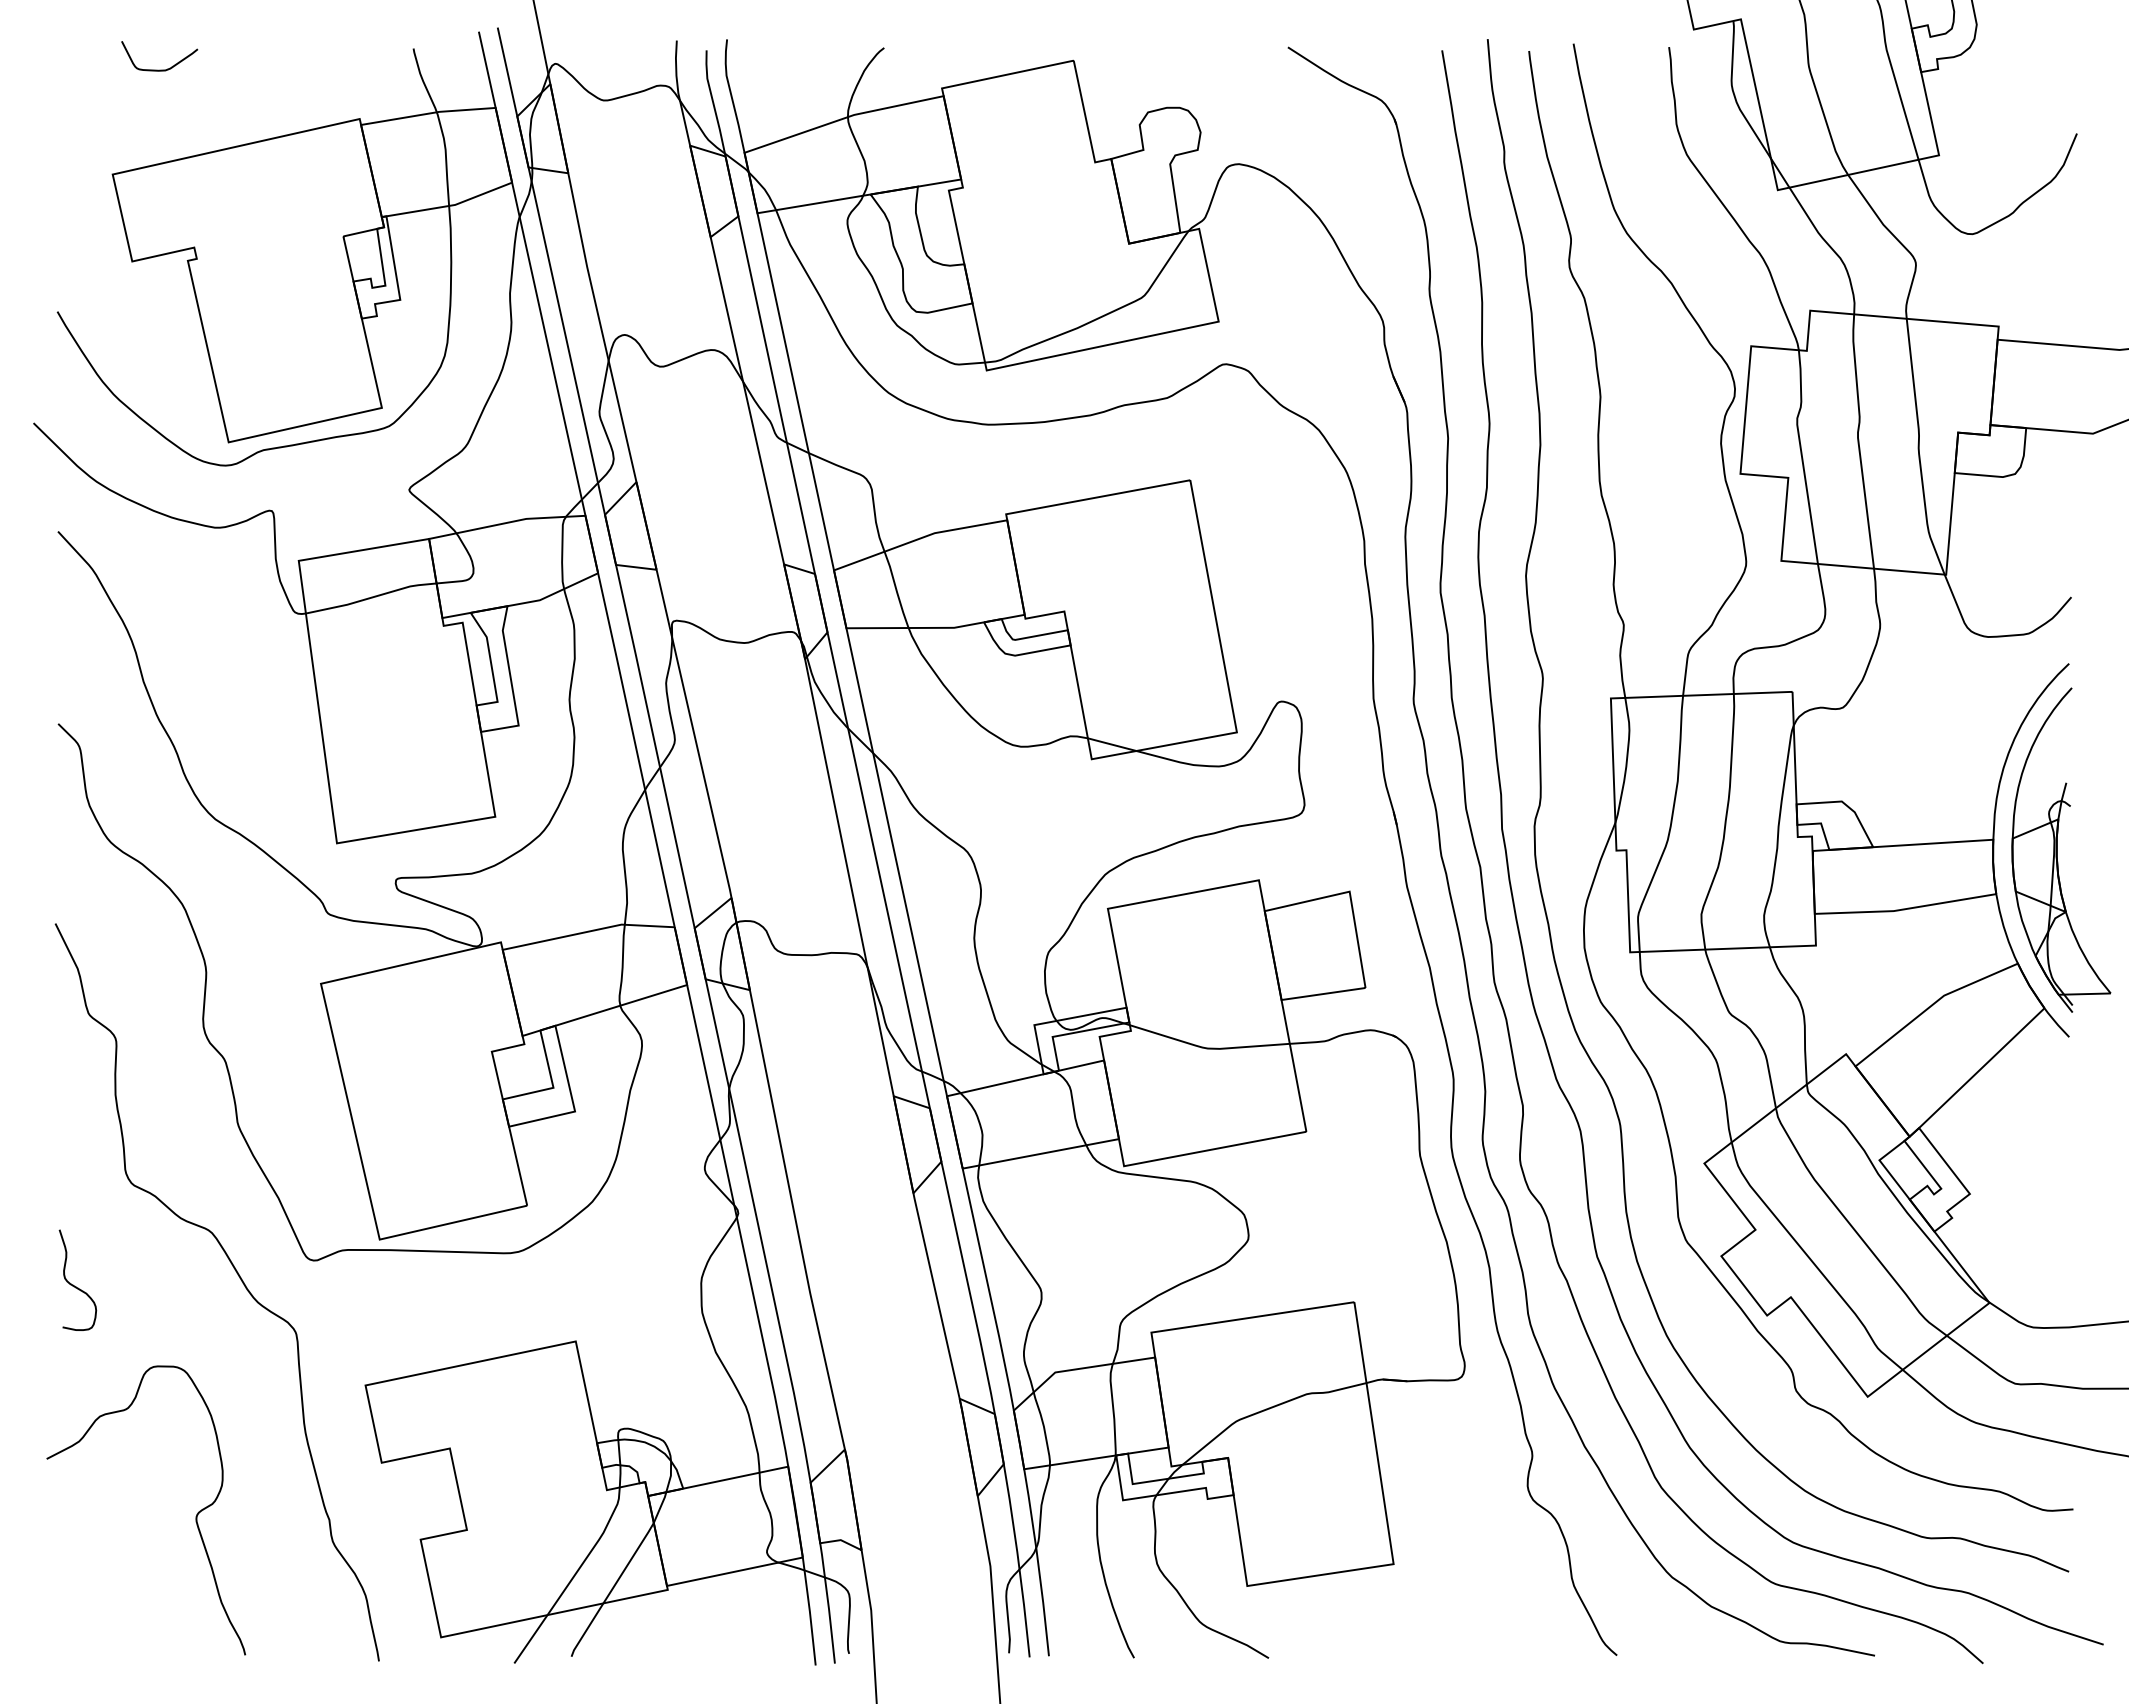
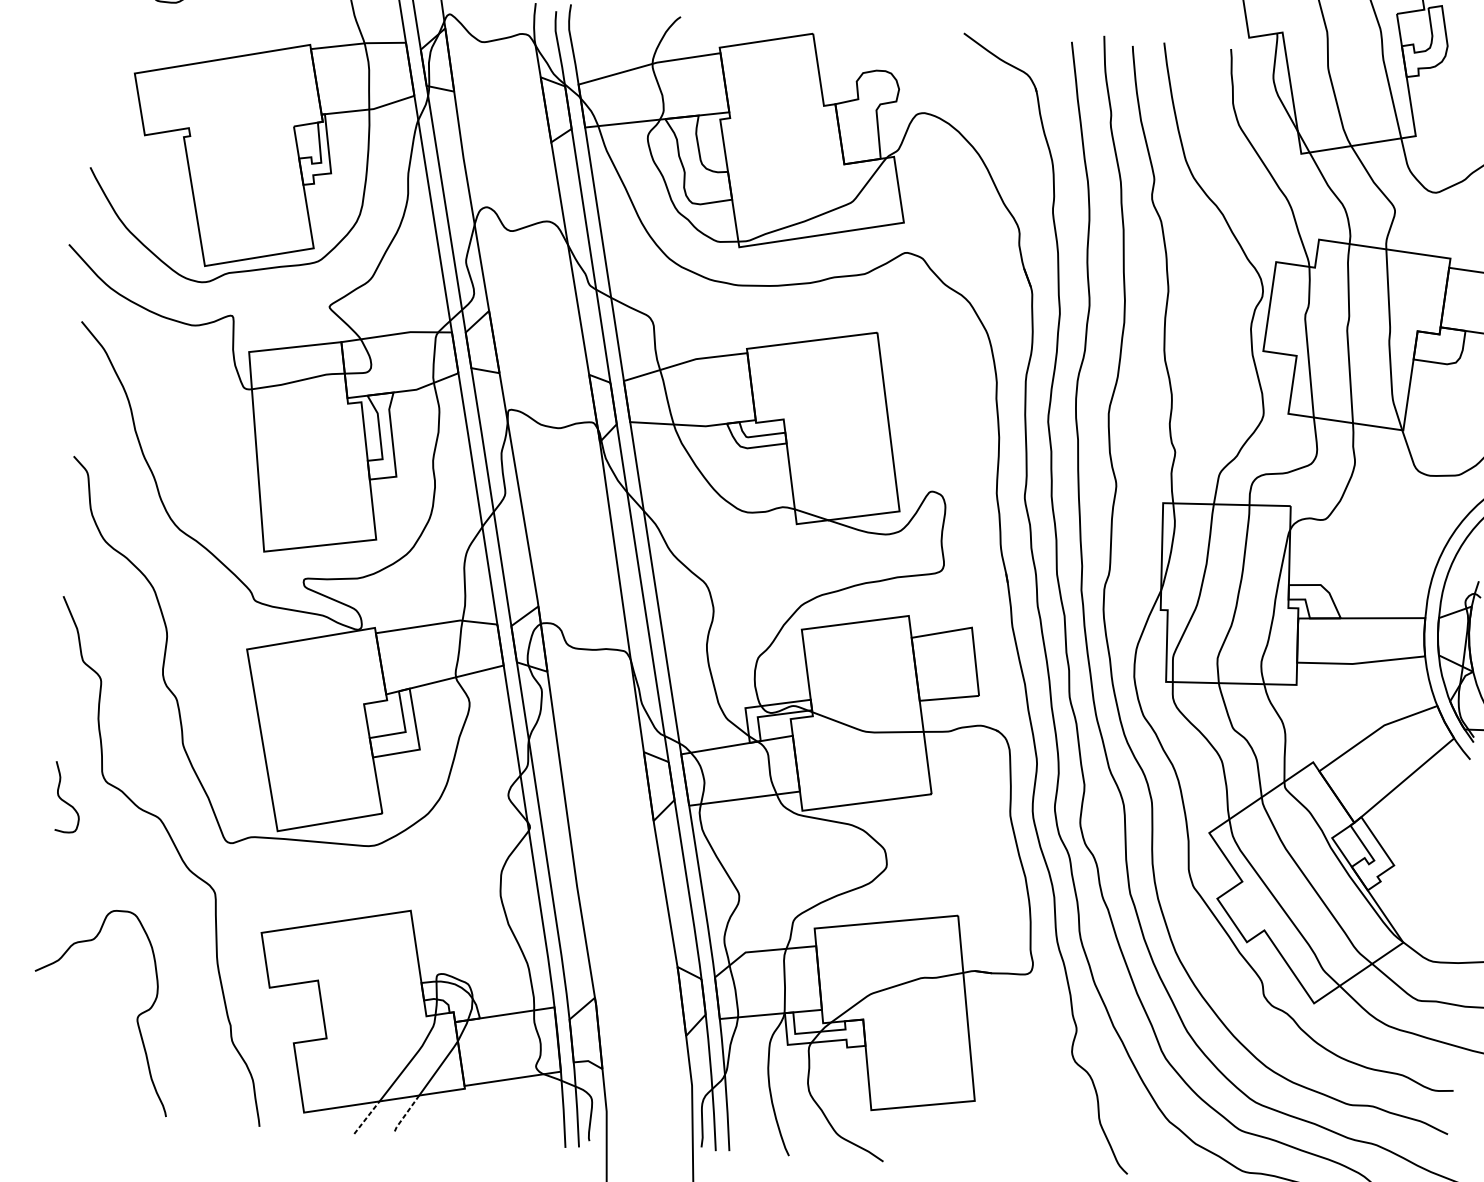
curve: (73, 1284) -> (64, 800), moved
line: (586, 1630) -> (406, 1113), solid -> dashed
line: (531, 1638) -> (367, 1117), solid -> dashed

